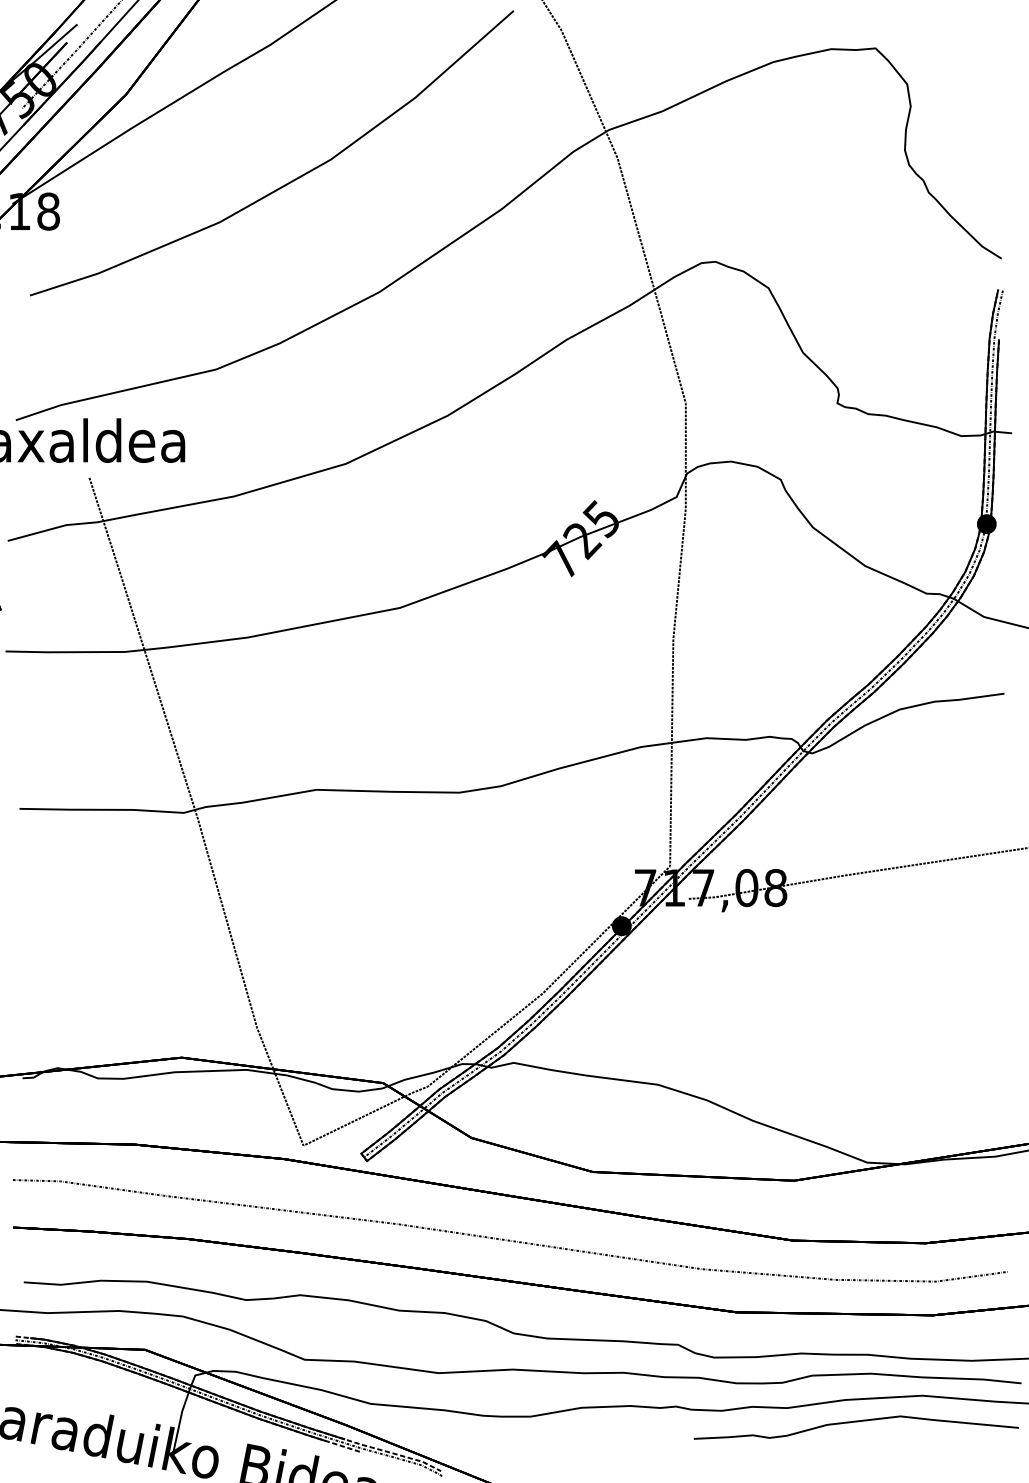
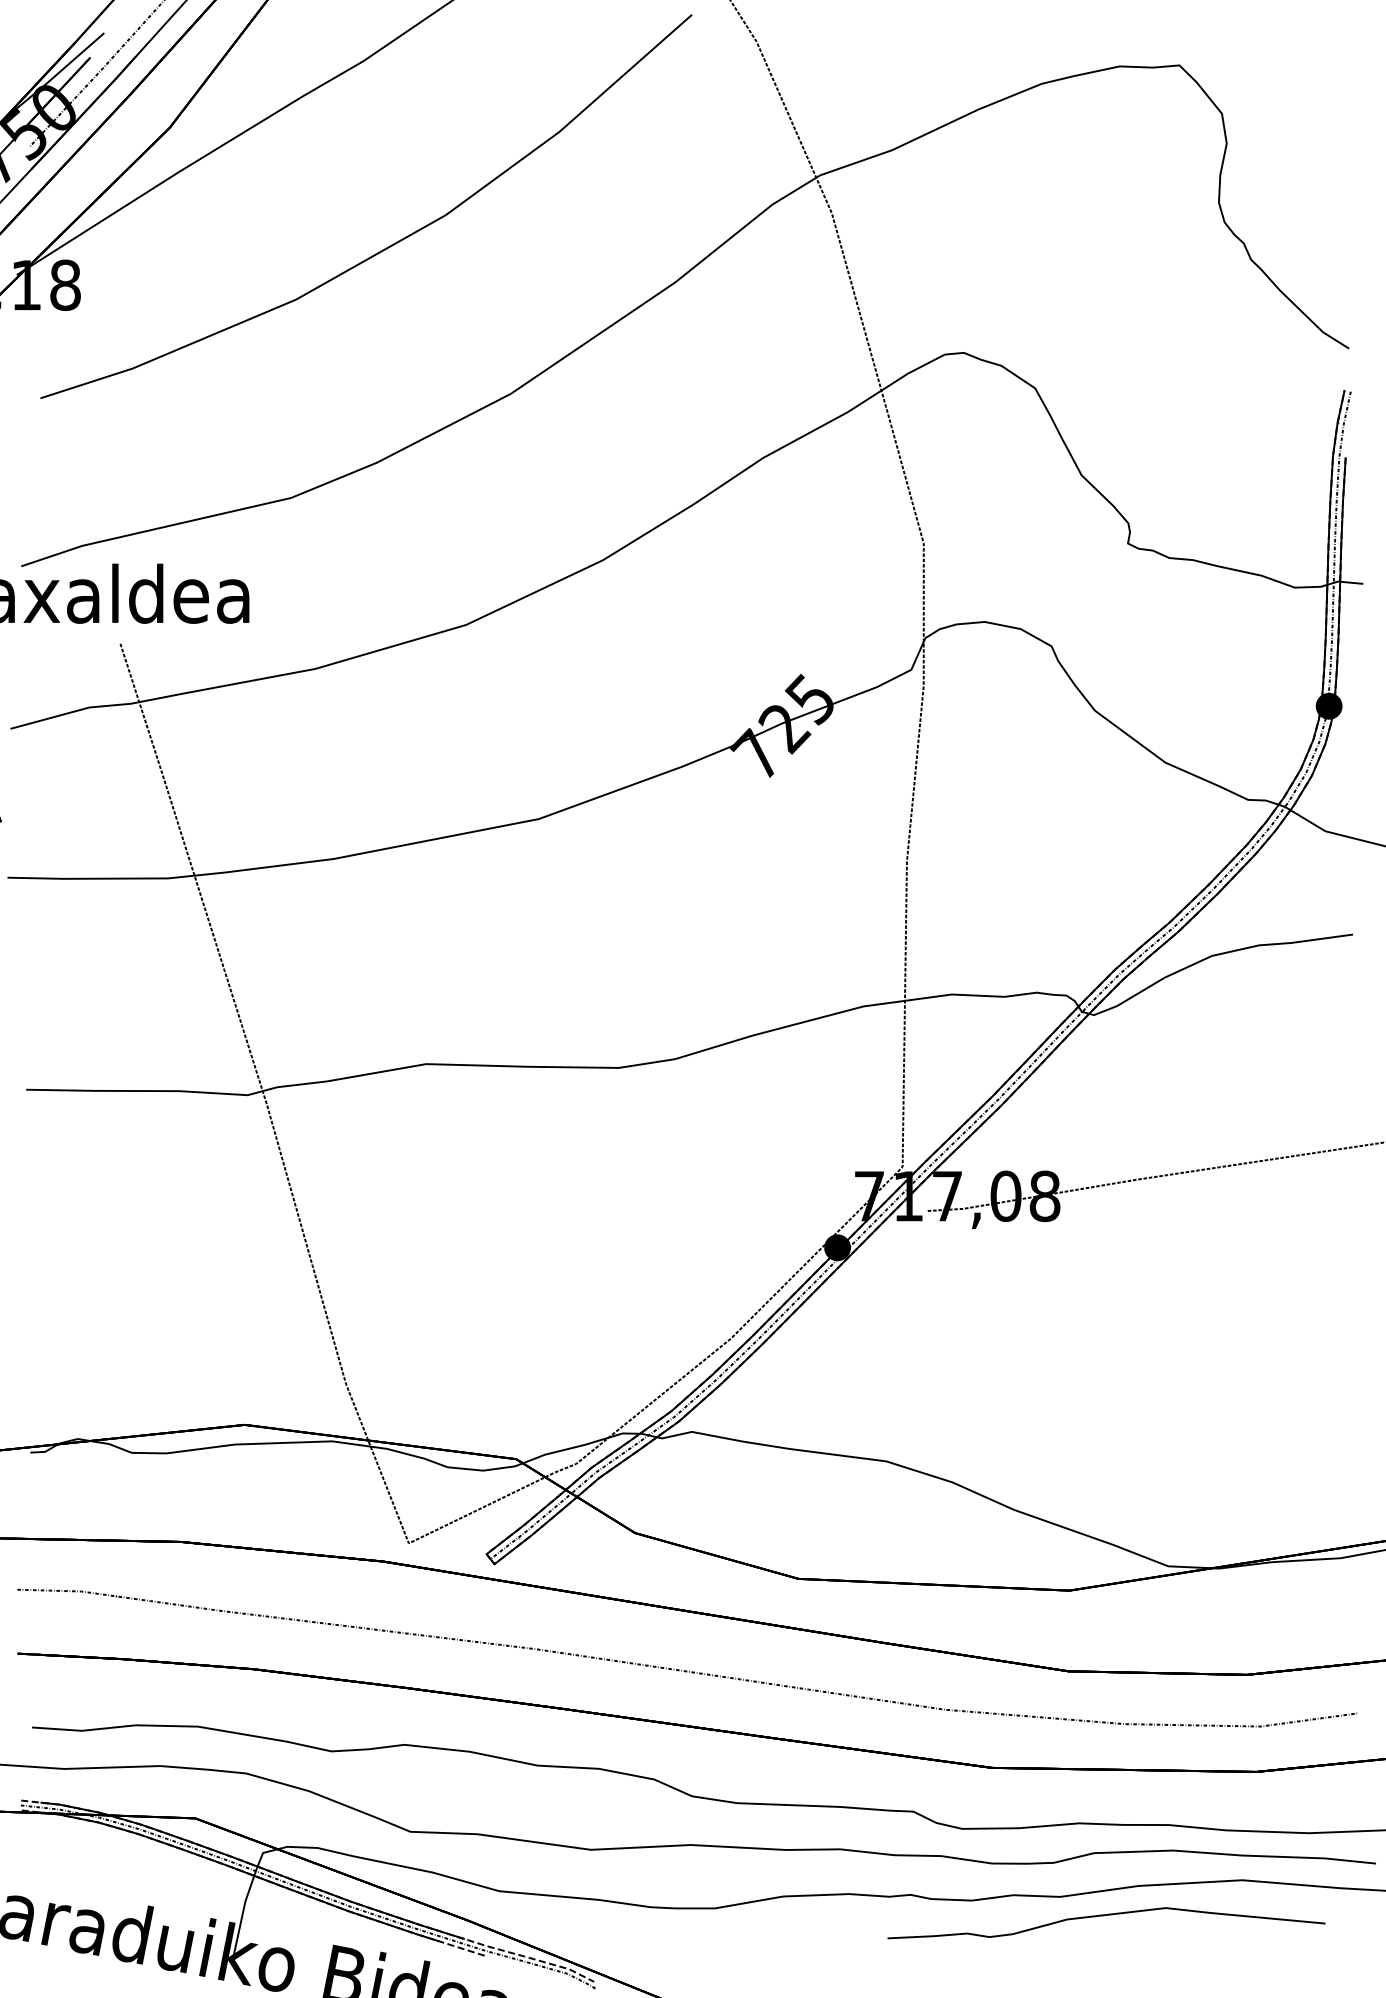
curve: (854, 1422) -> (1104, 1916), moved

